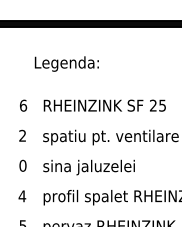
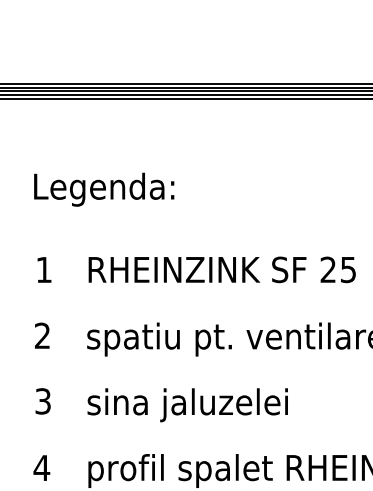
text: (66, 63) -> (103, 188), moved
text: (23, 105) -> (44, 269), 6 -> 1
text: (22, 165) -> (42, 400), 0 -> 3

